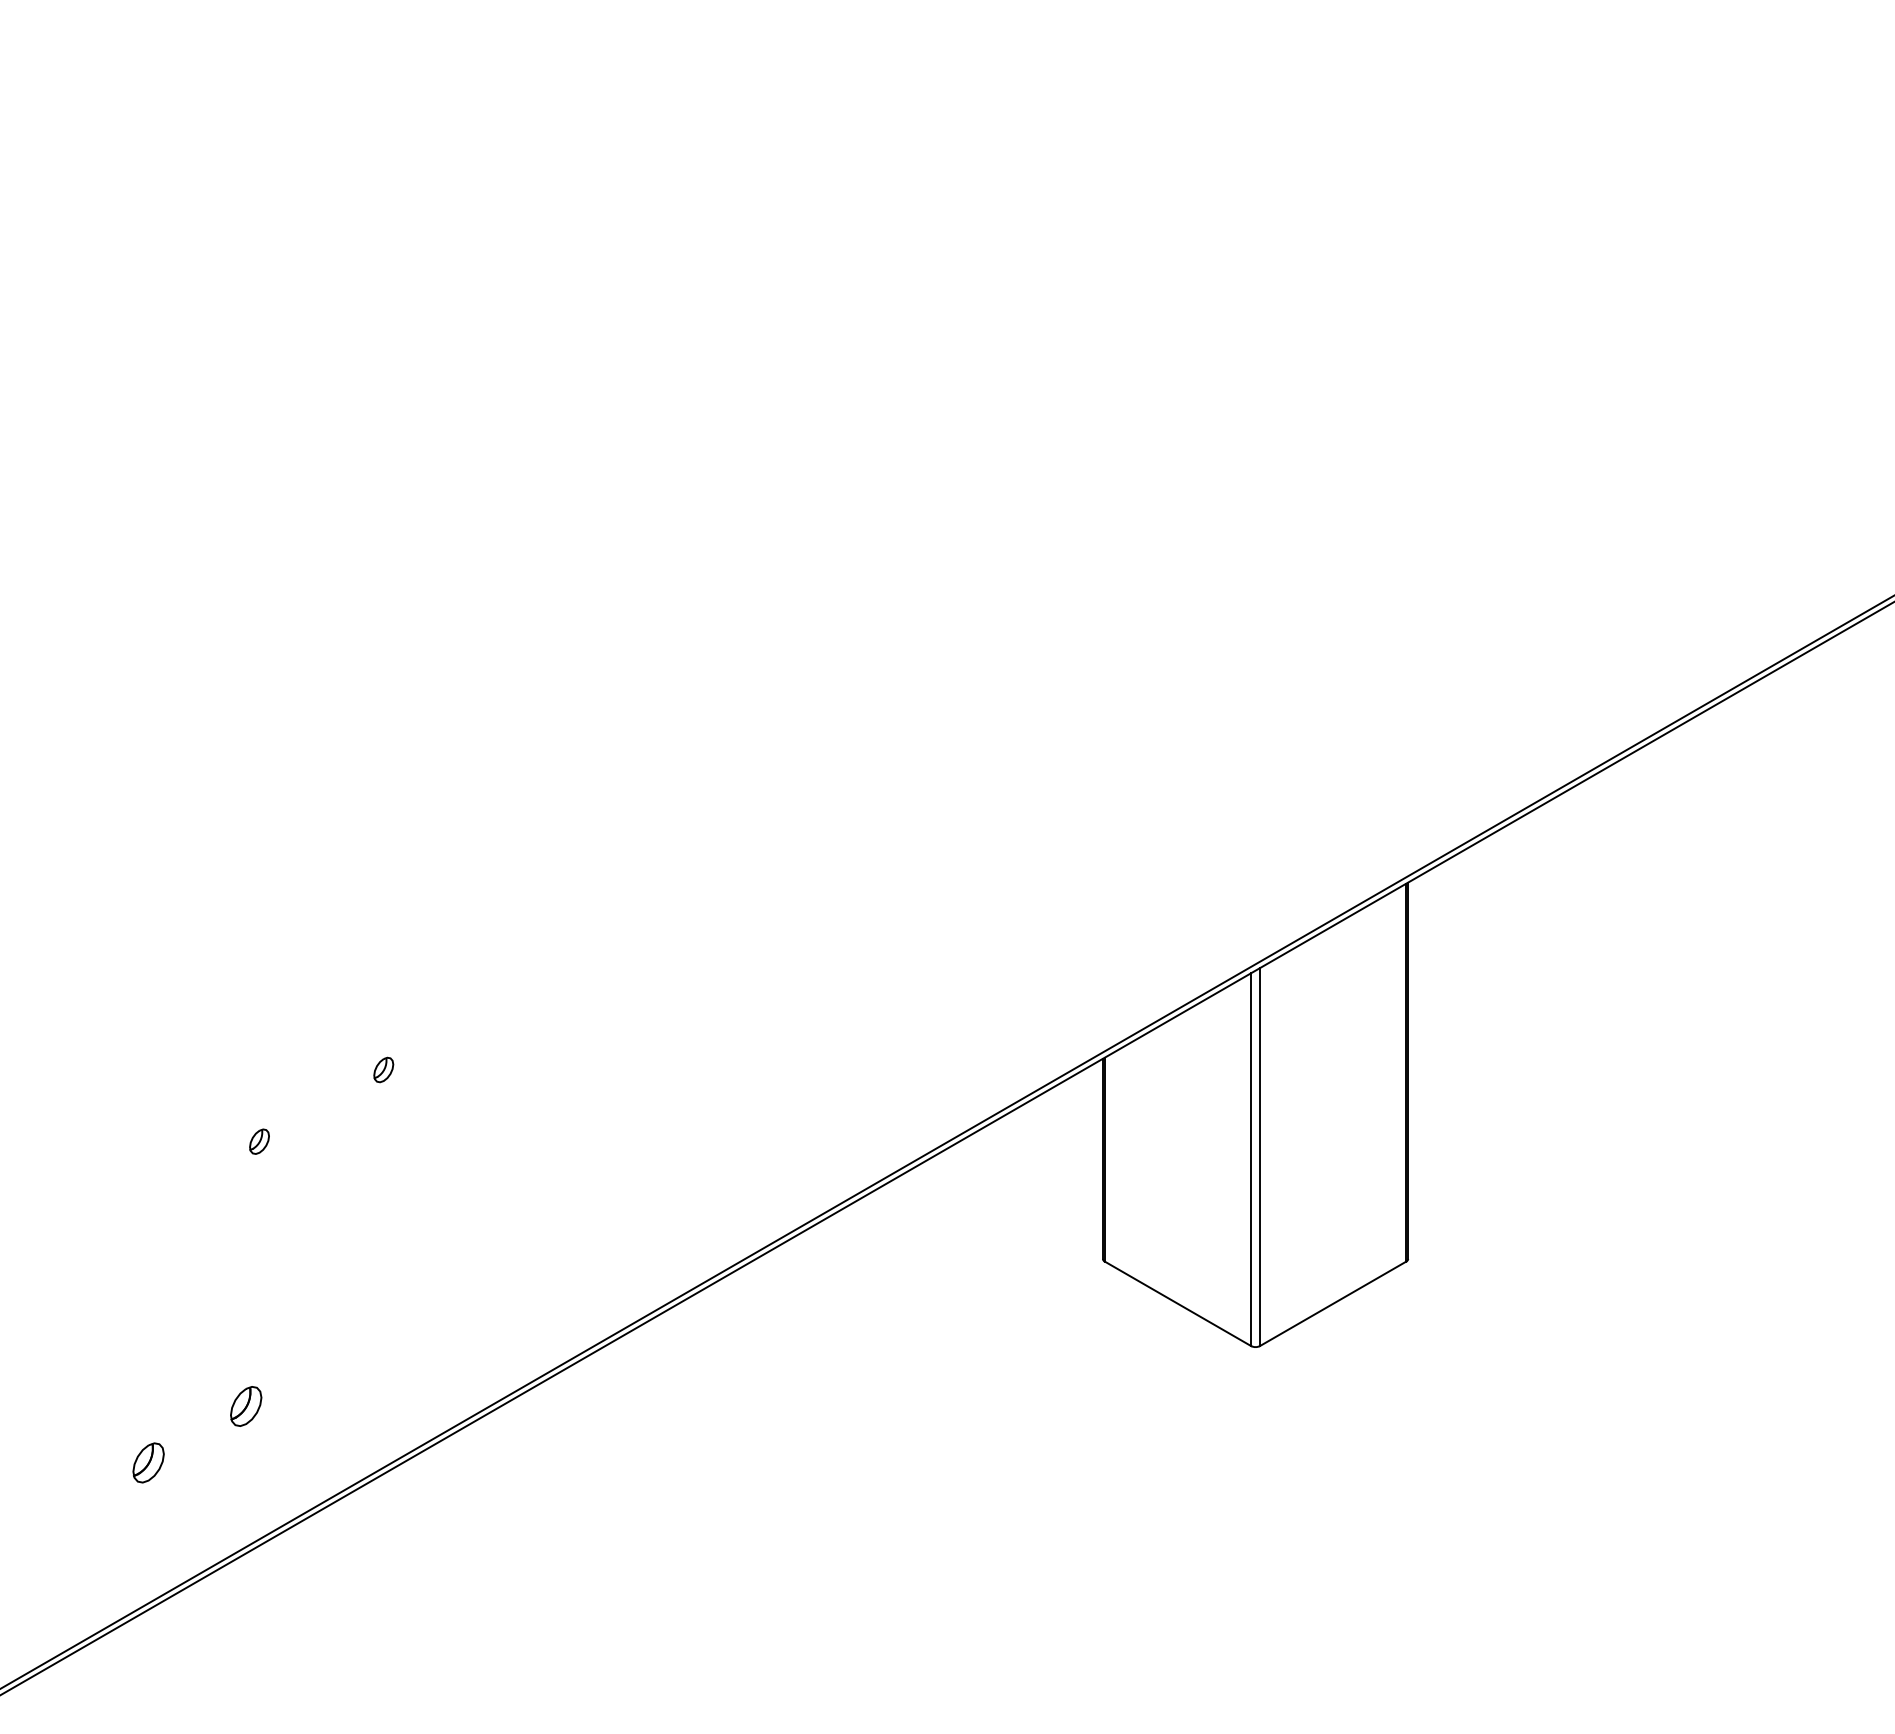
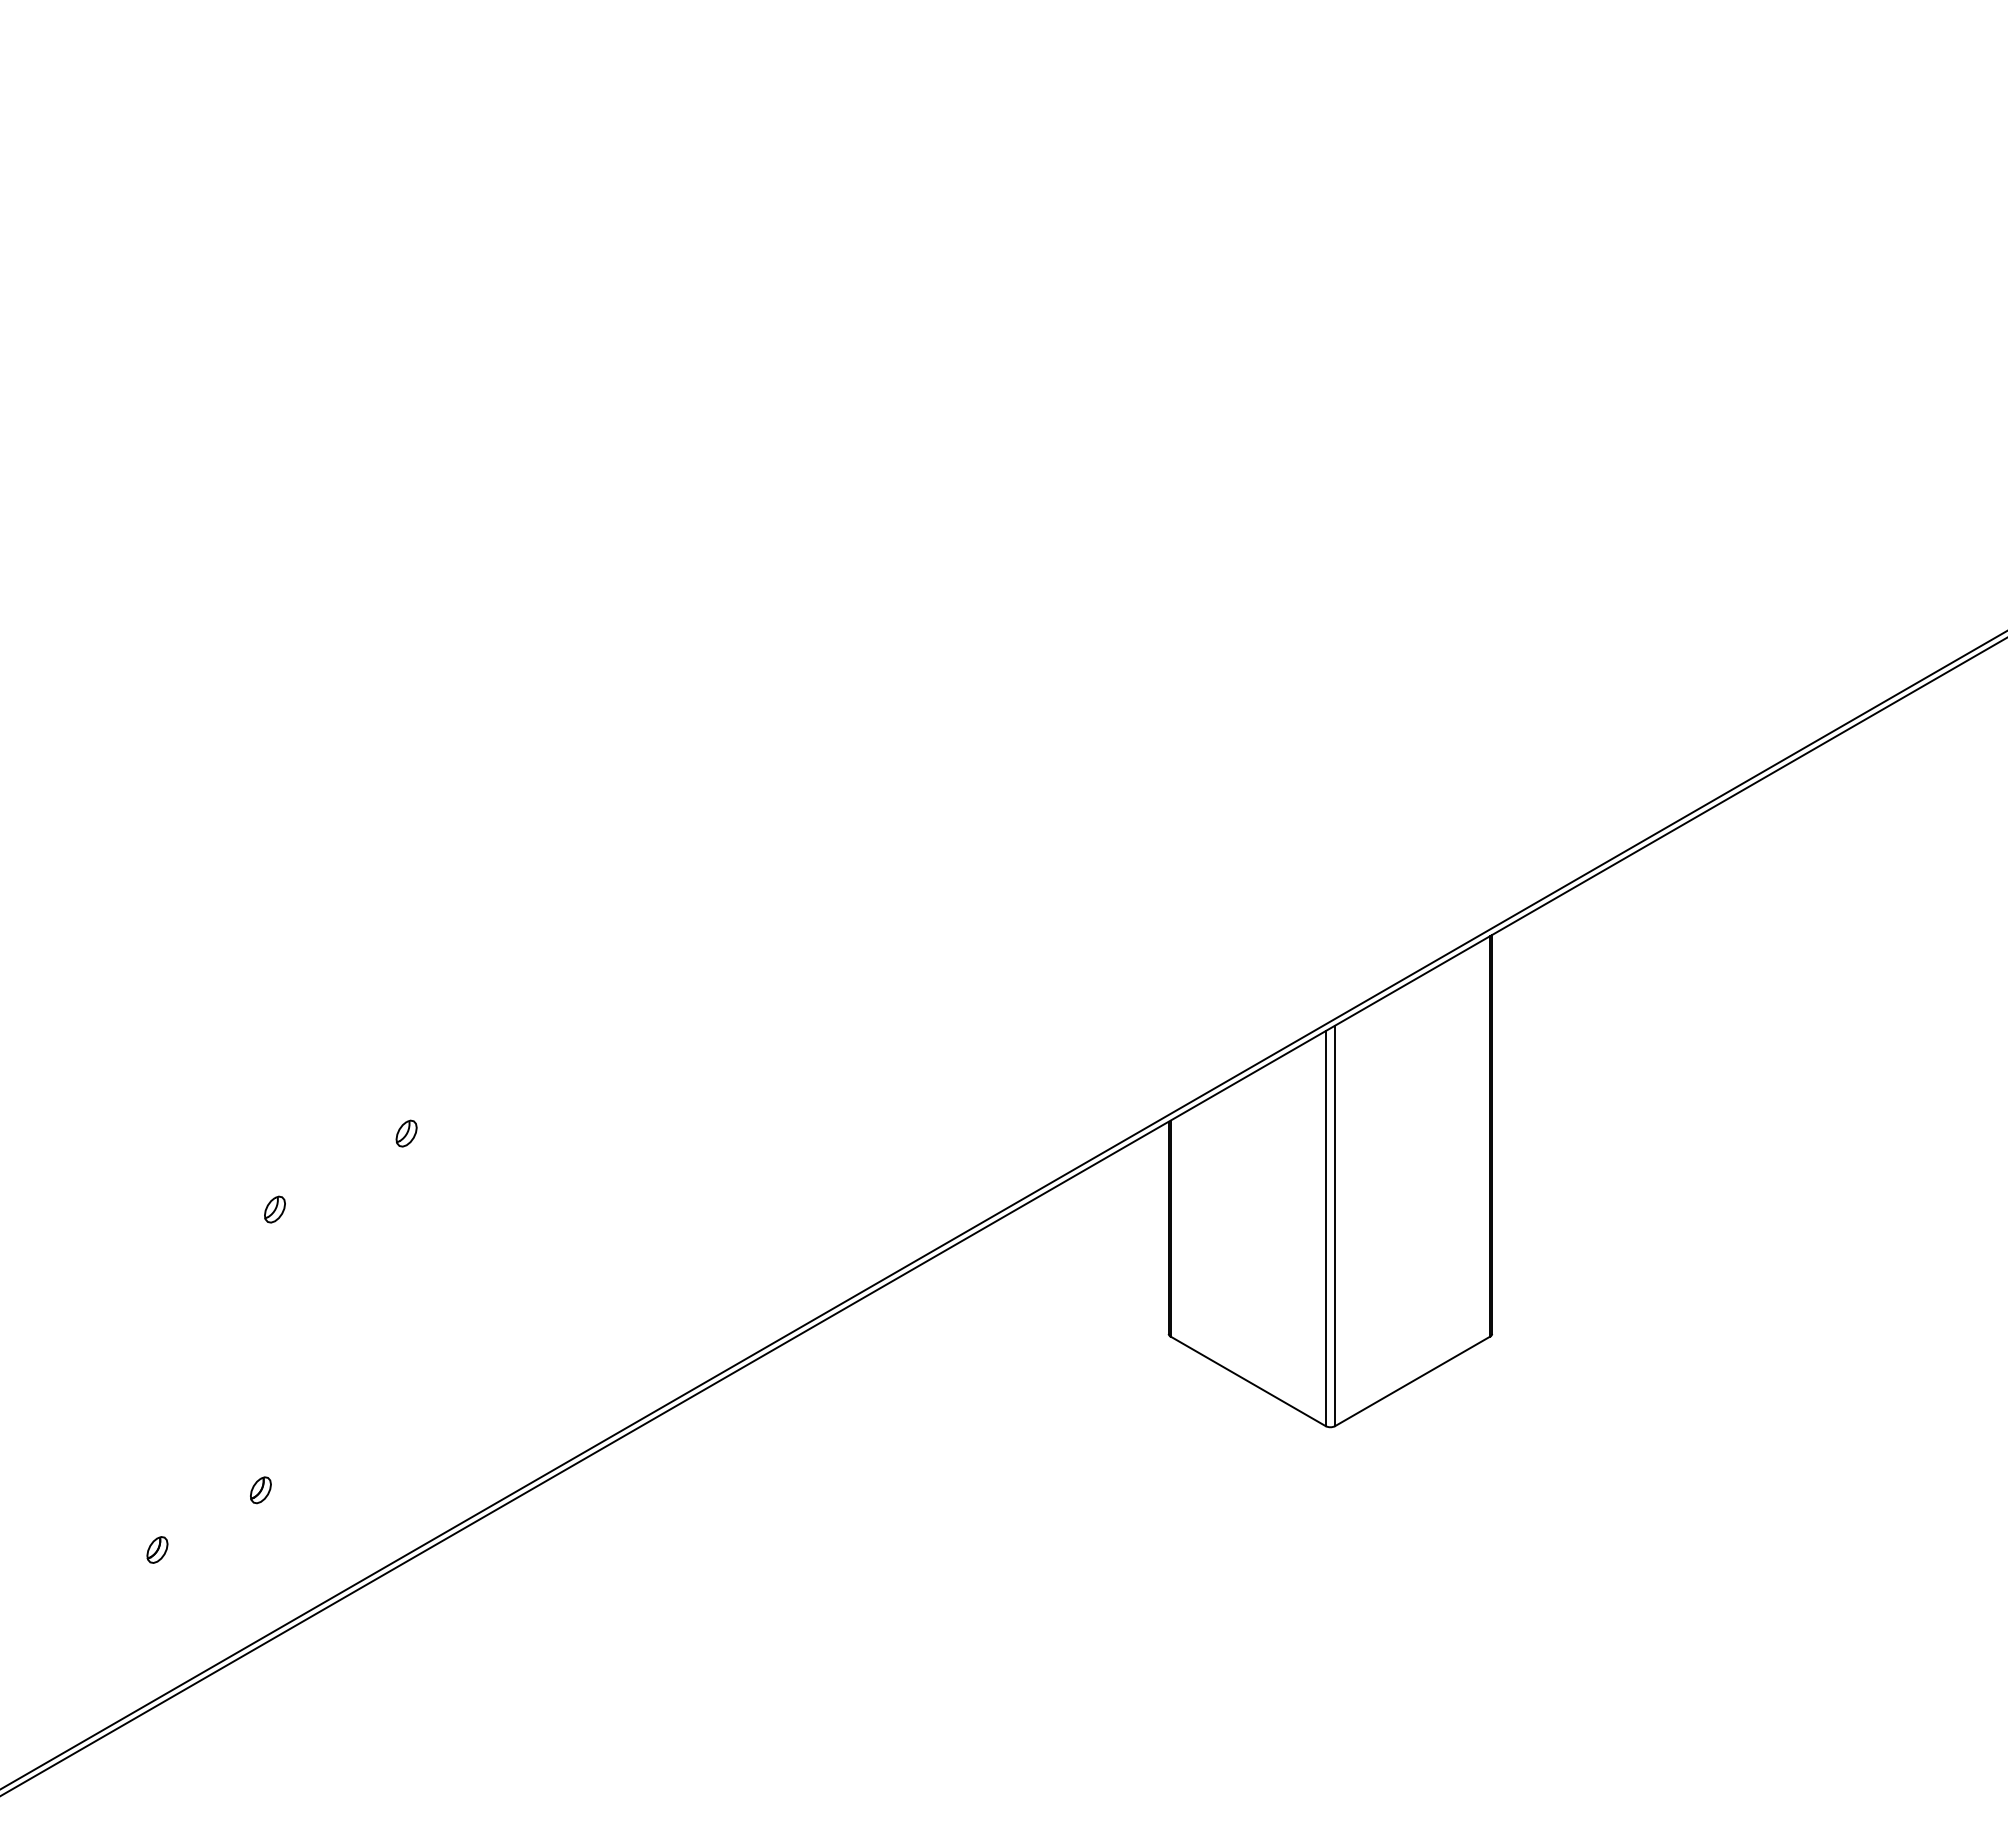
part: (245, 1406) -> (260, 1490), size x0.62
part: (148, 1462) -> (157, 1549), size x0.62

